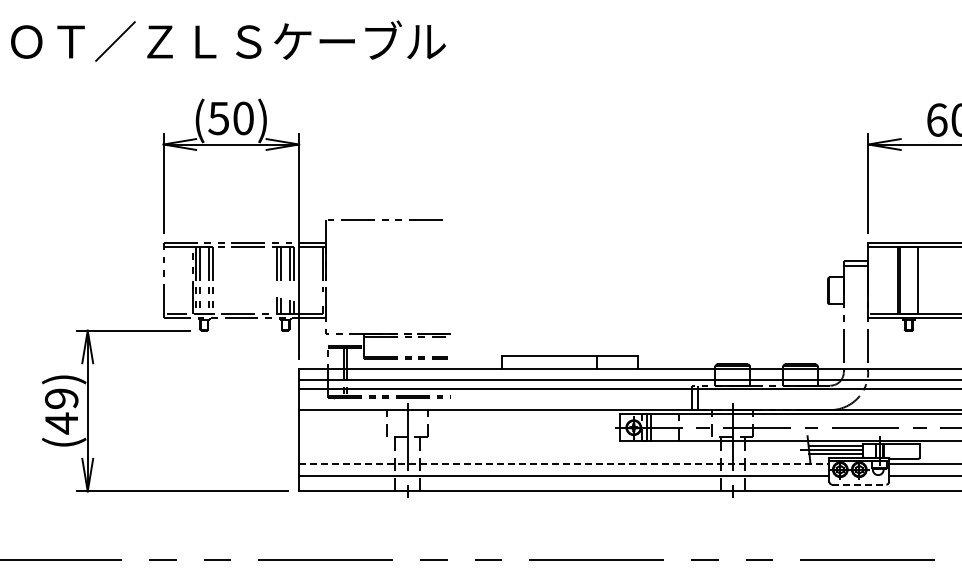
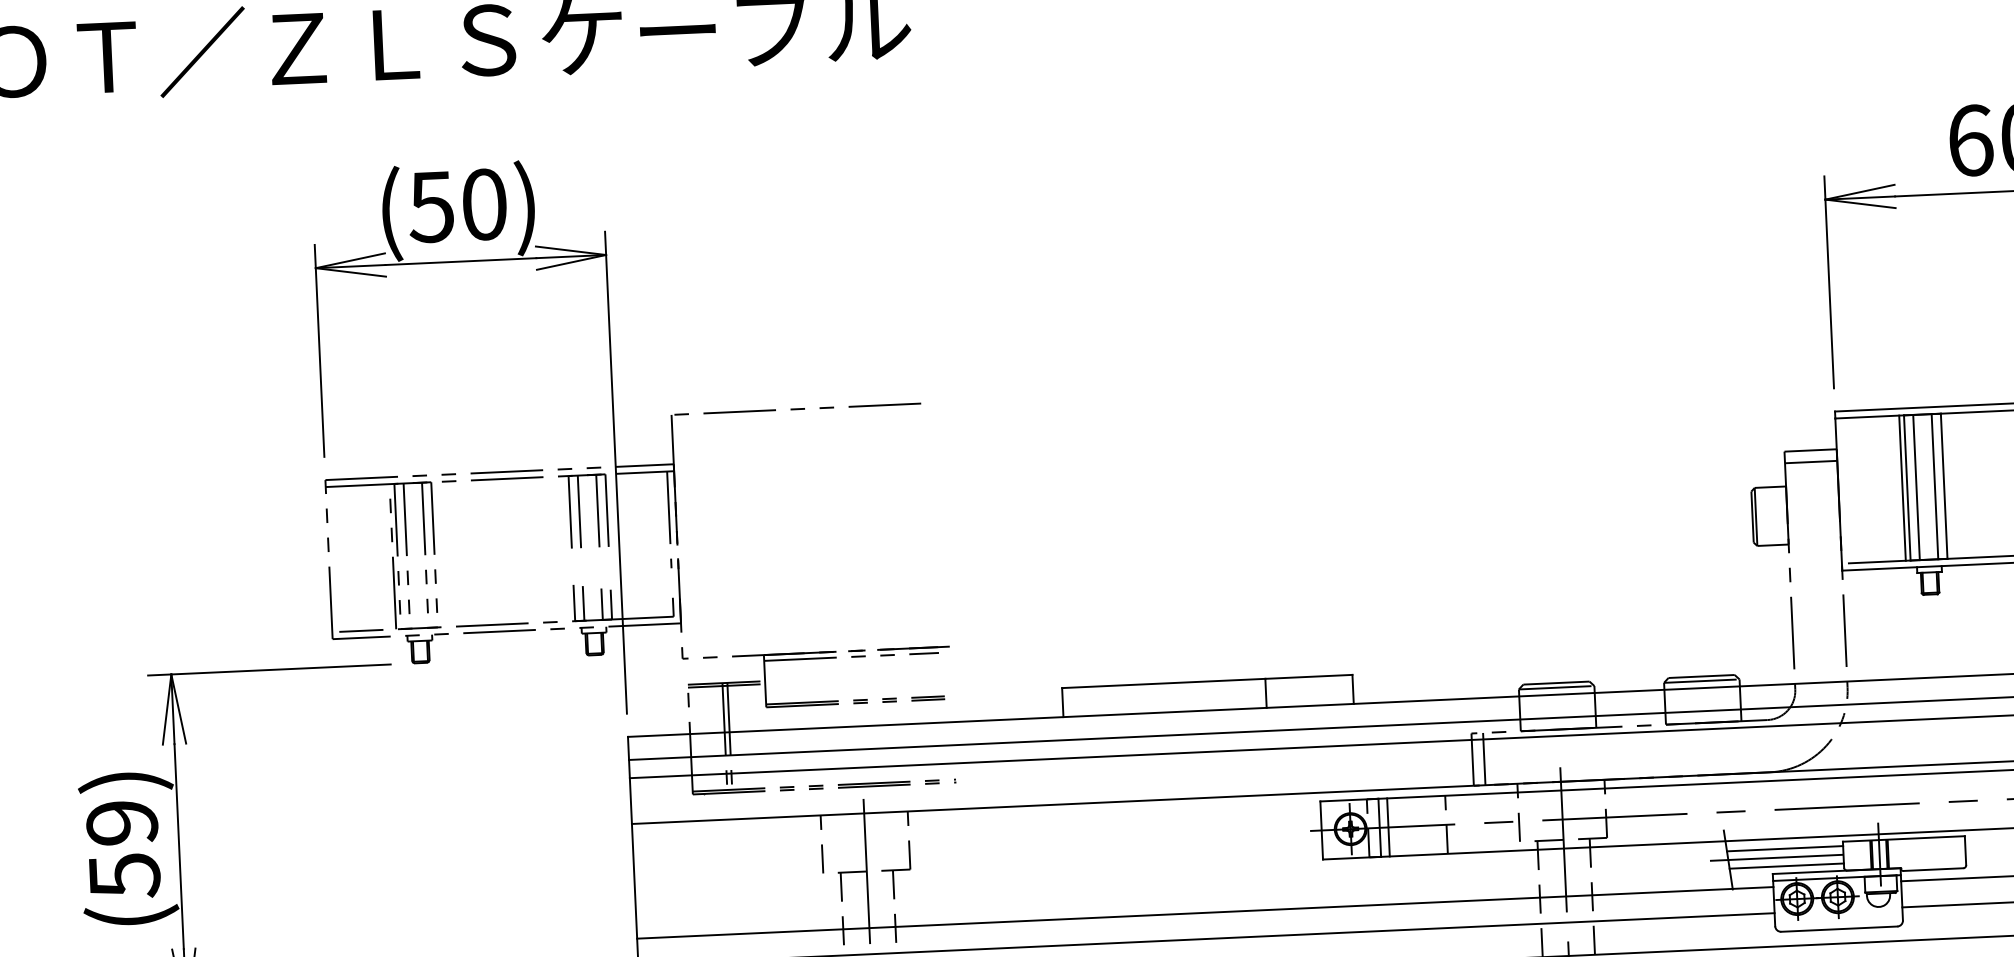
line: (904, 280) -> (1916, 487), added
line: (913, 280) -> (1935, 486), added
text: (61, 423) -> (124, 875), (49) -> (59)
line: (564, 463) -> (1205, 912), dashed -> solid
line: (859, 484) -> (1839, 928), dashed -> solid

